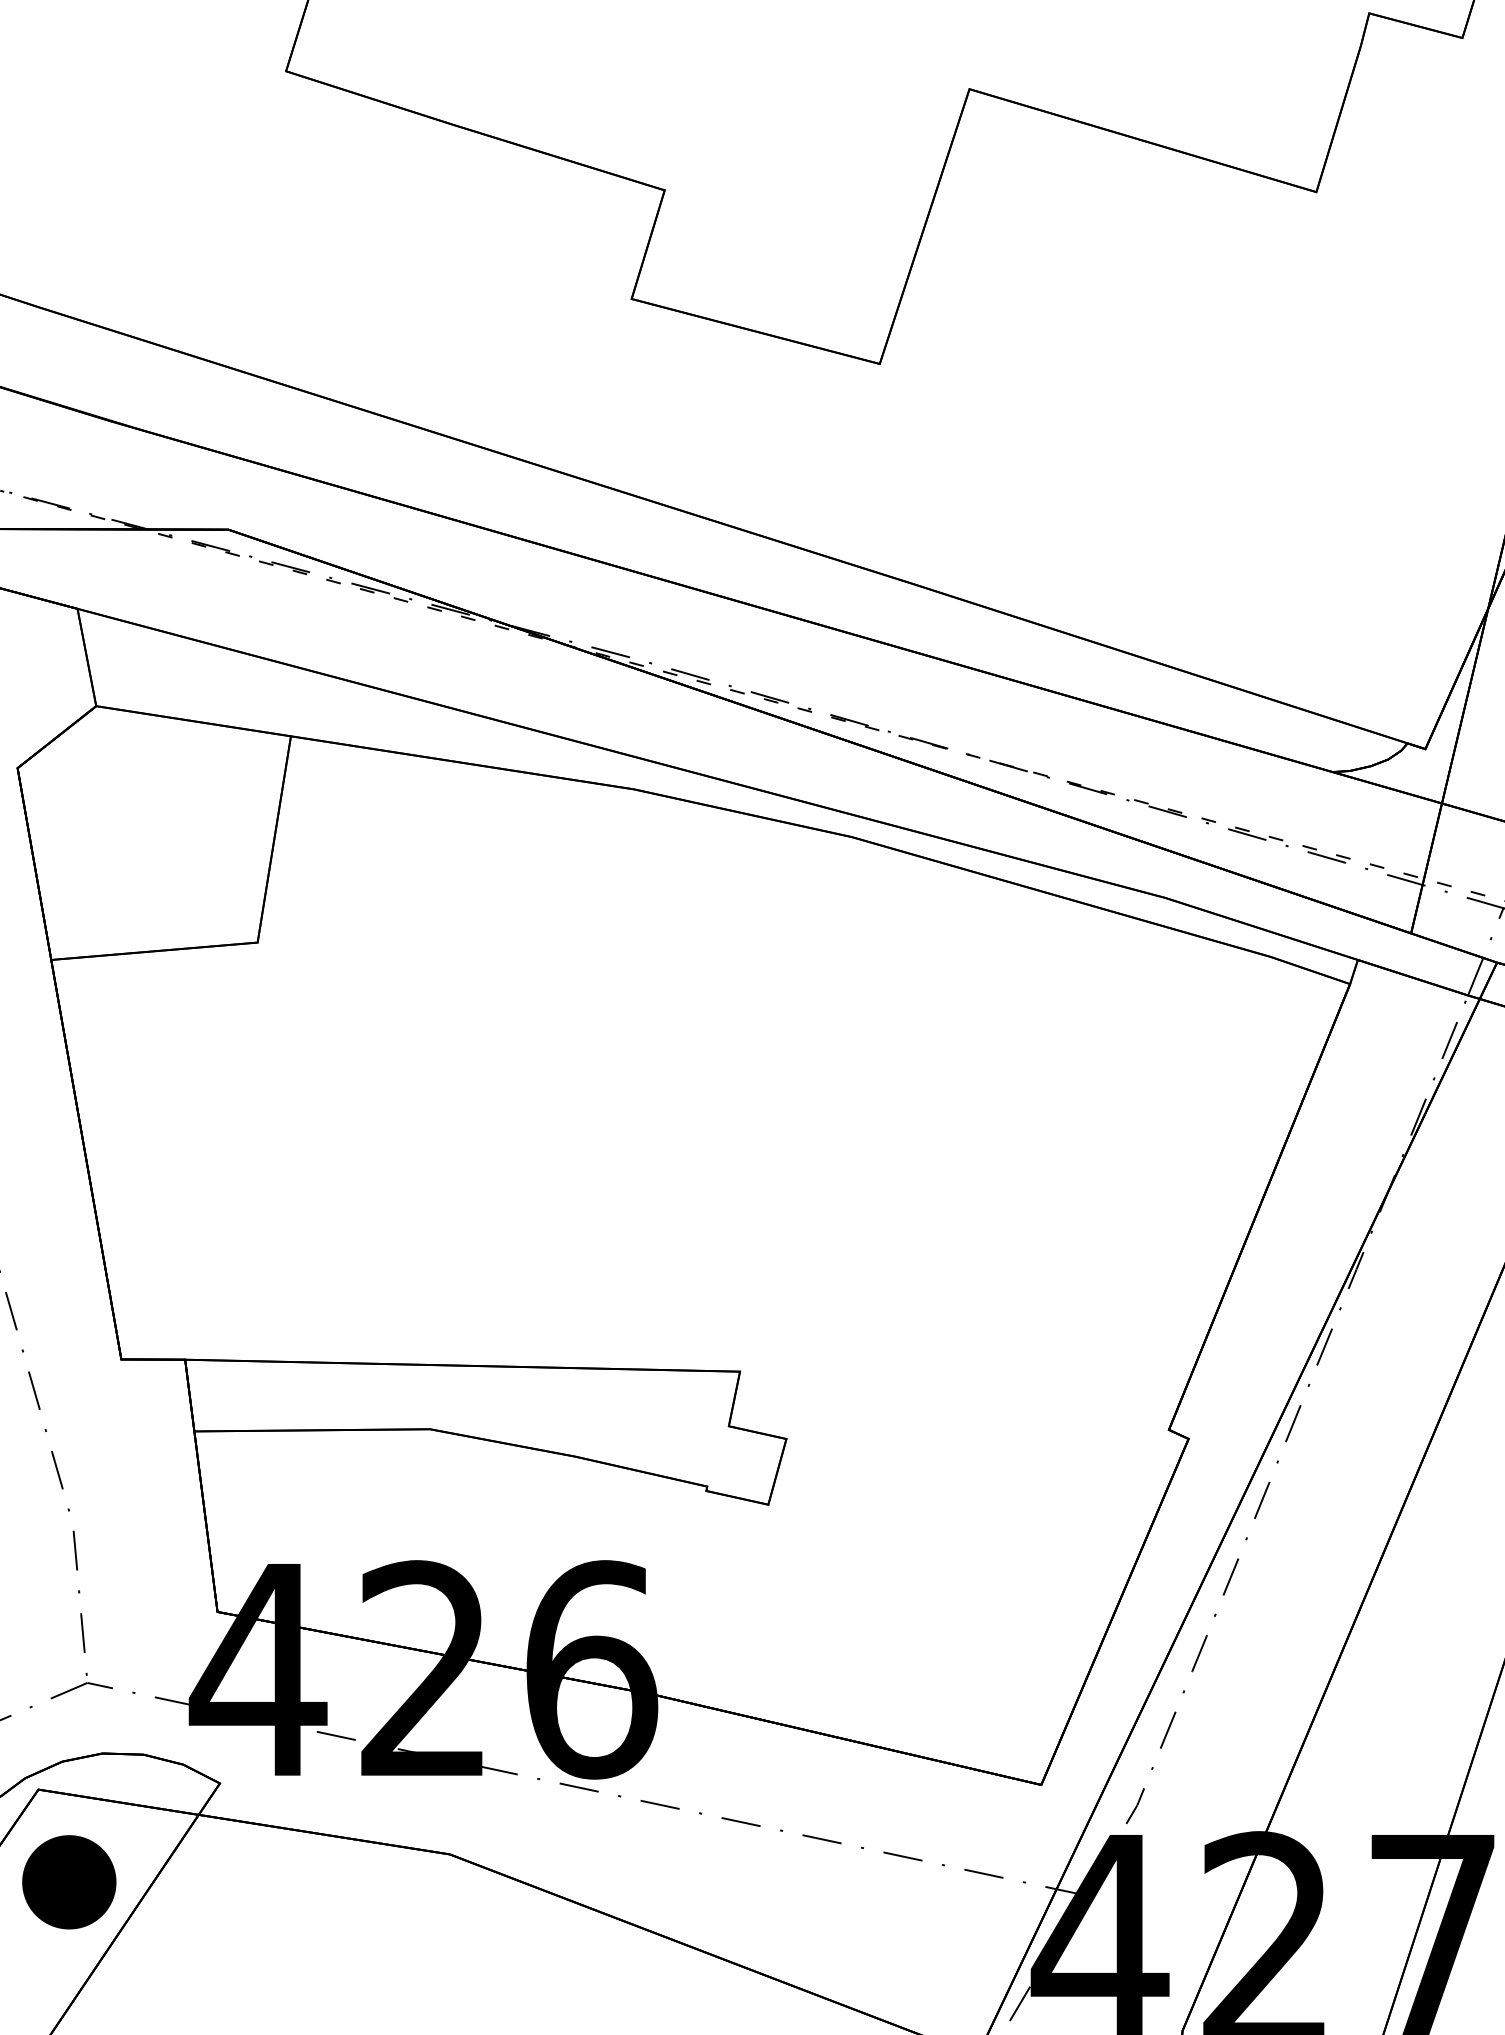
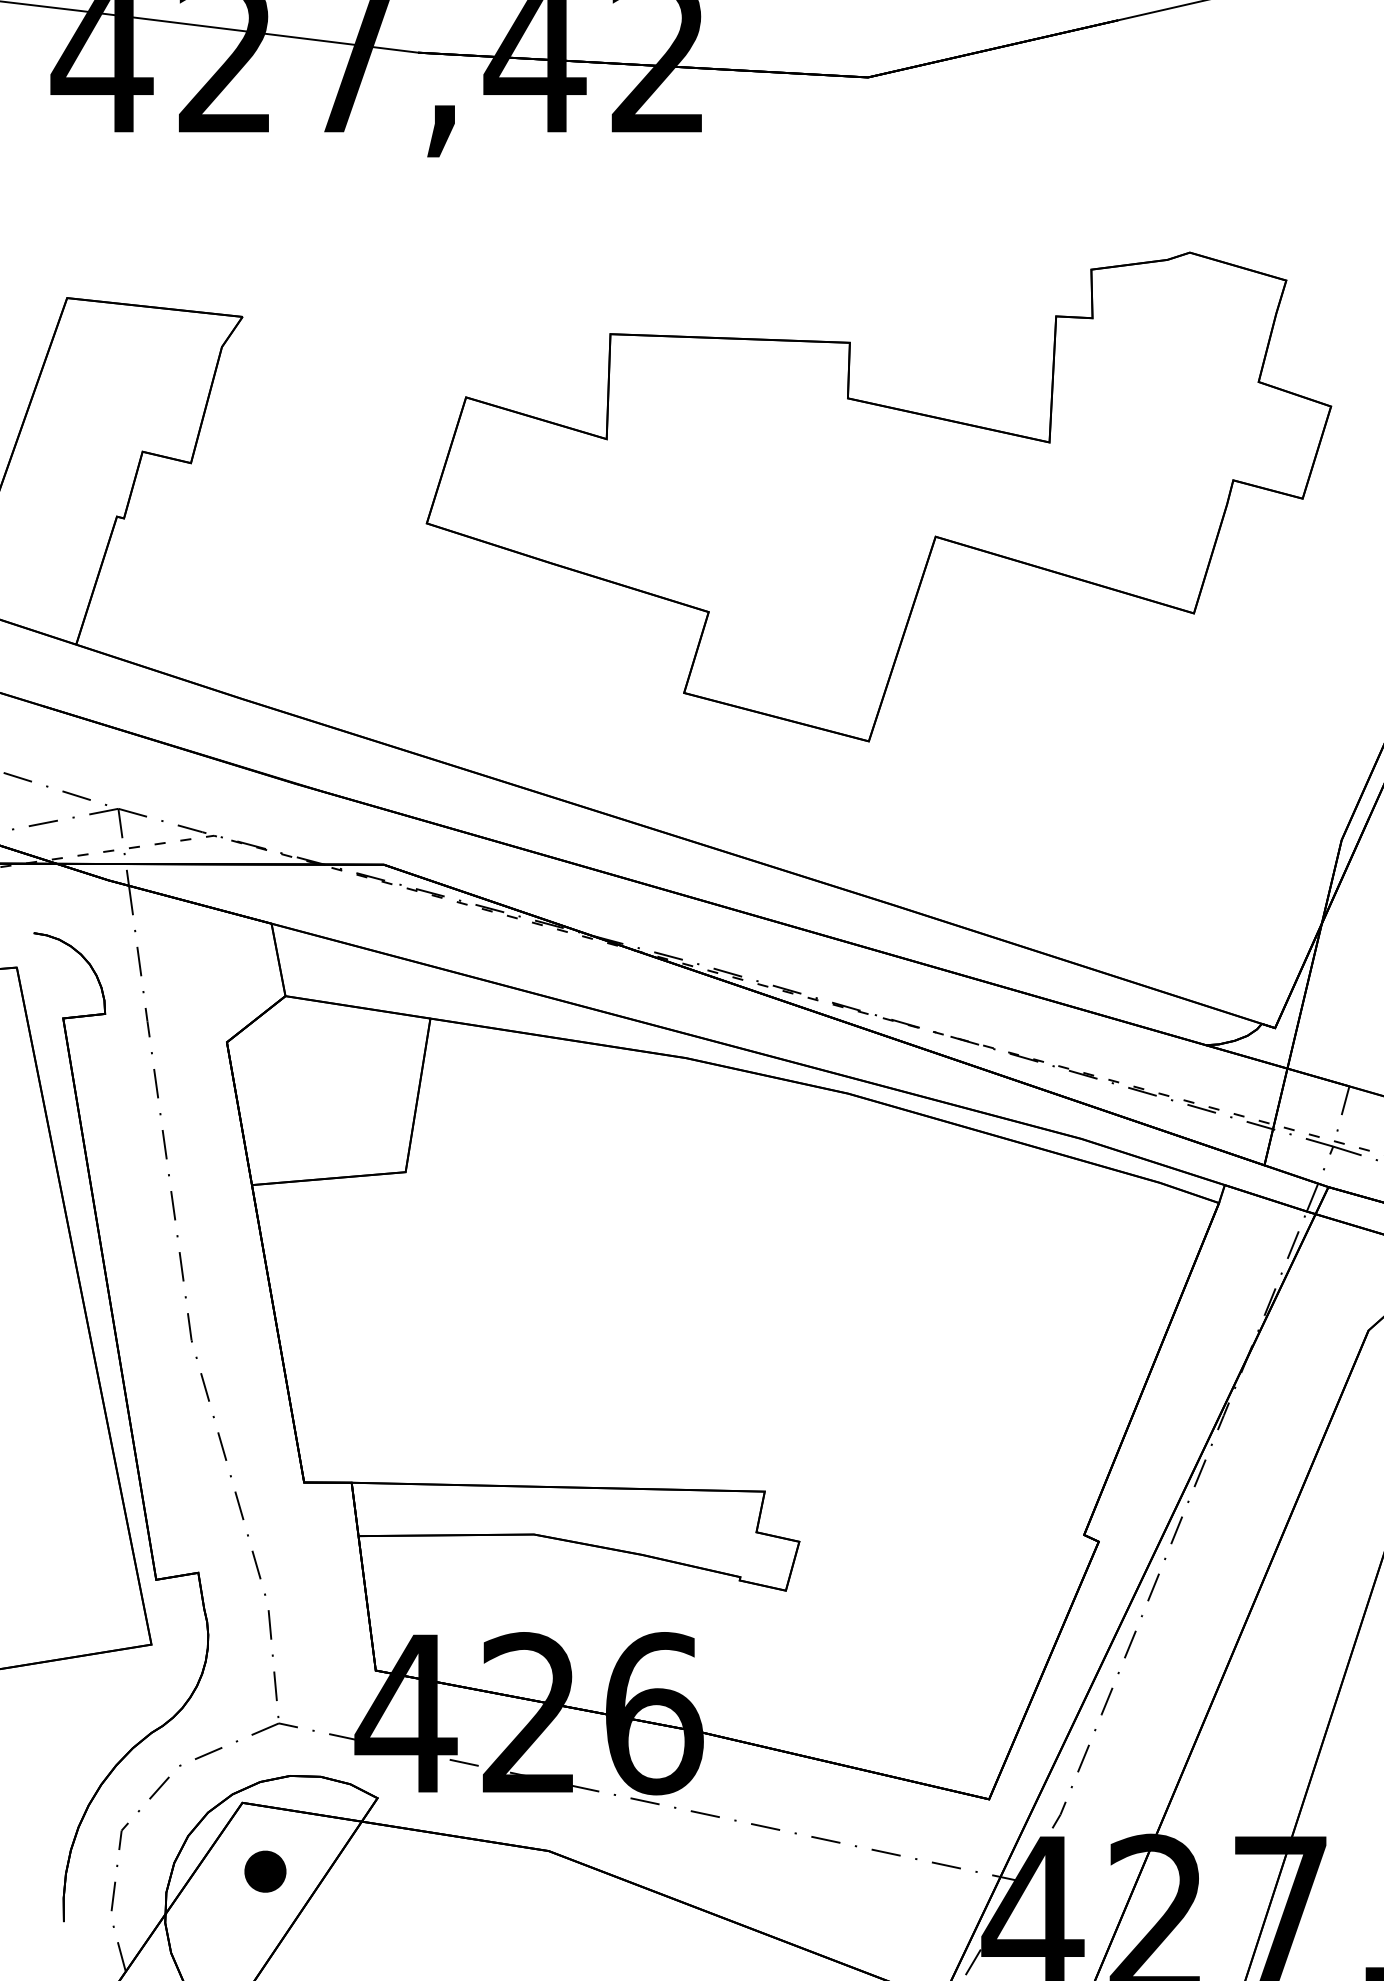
part: (69, 1881) -> (265, 1871), size x0.6

